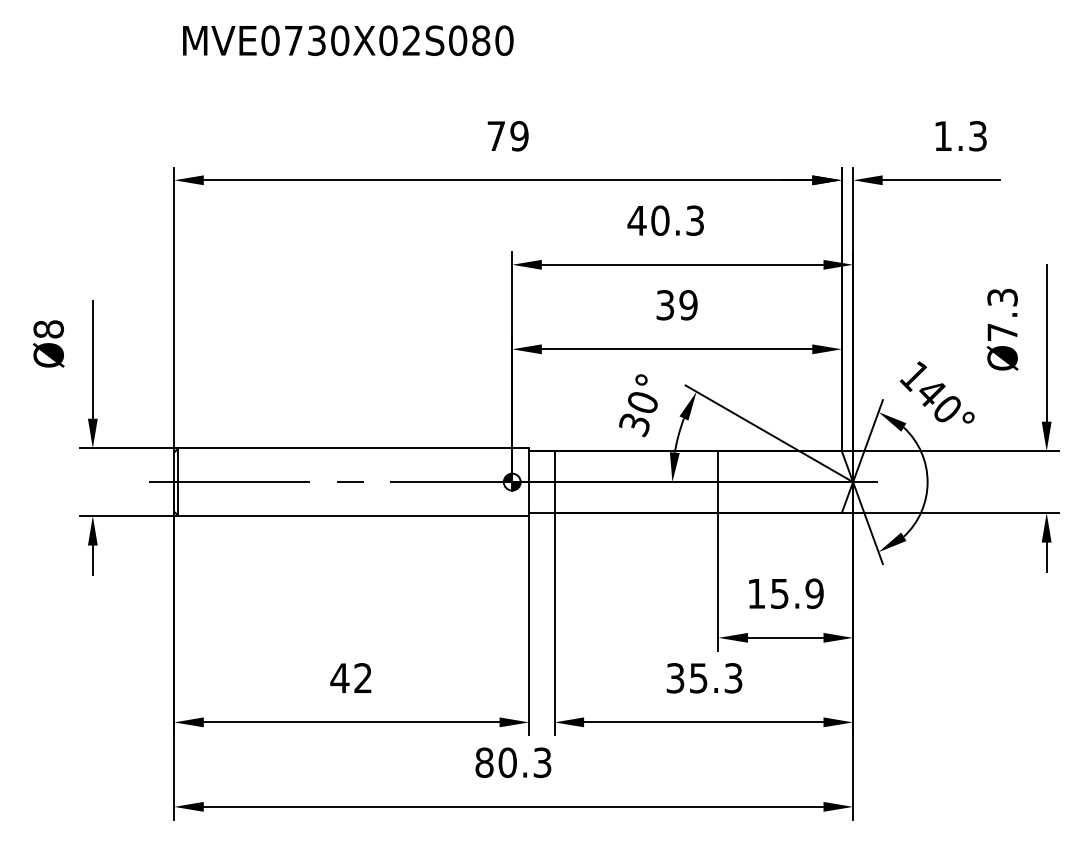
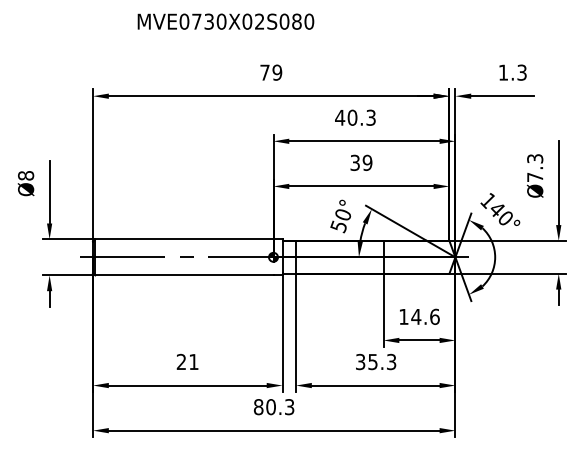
text: (347, 40) -> (225, 21), moved
text: (634, 422) -> (338, 225), 30° -> 50°
text: (797, 592) -> (425, 316), 15.9 -> 14.6
text: (351, 677) -> (187, 361), 42 -> 21

